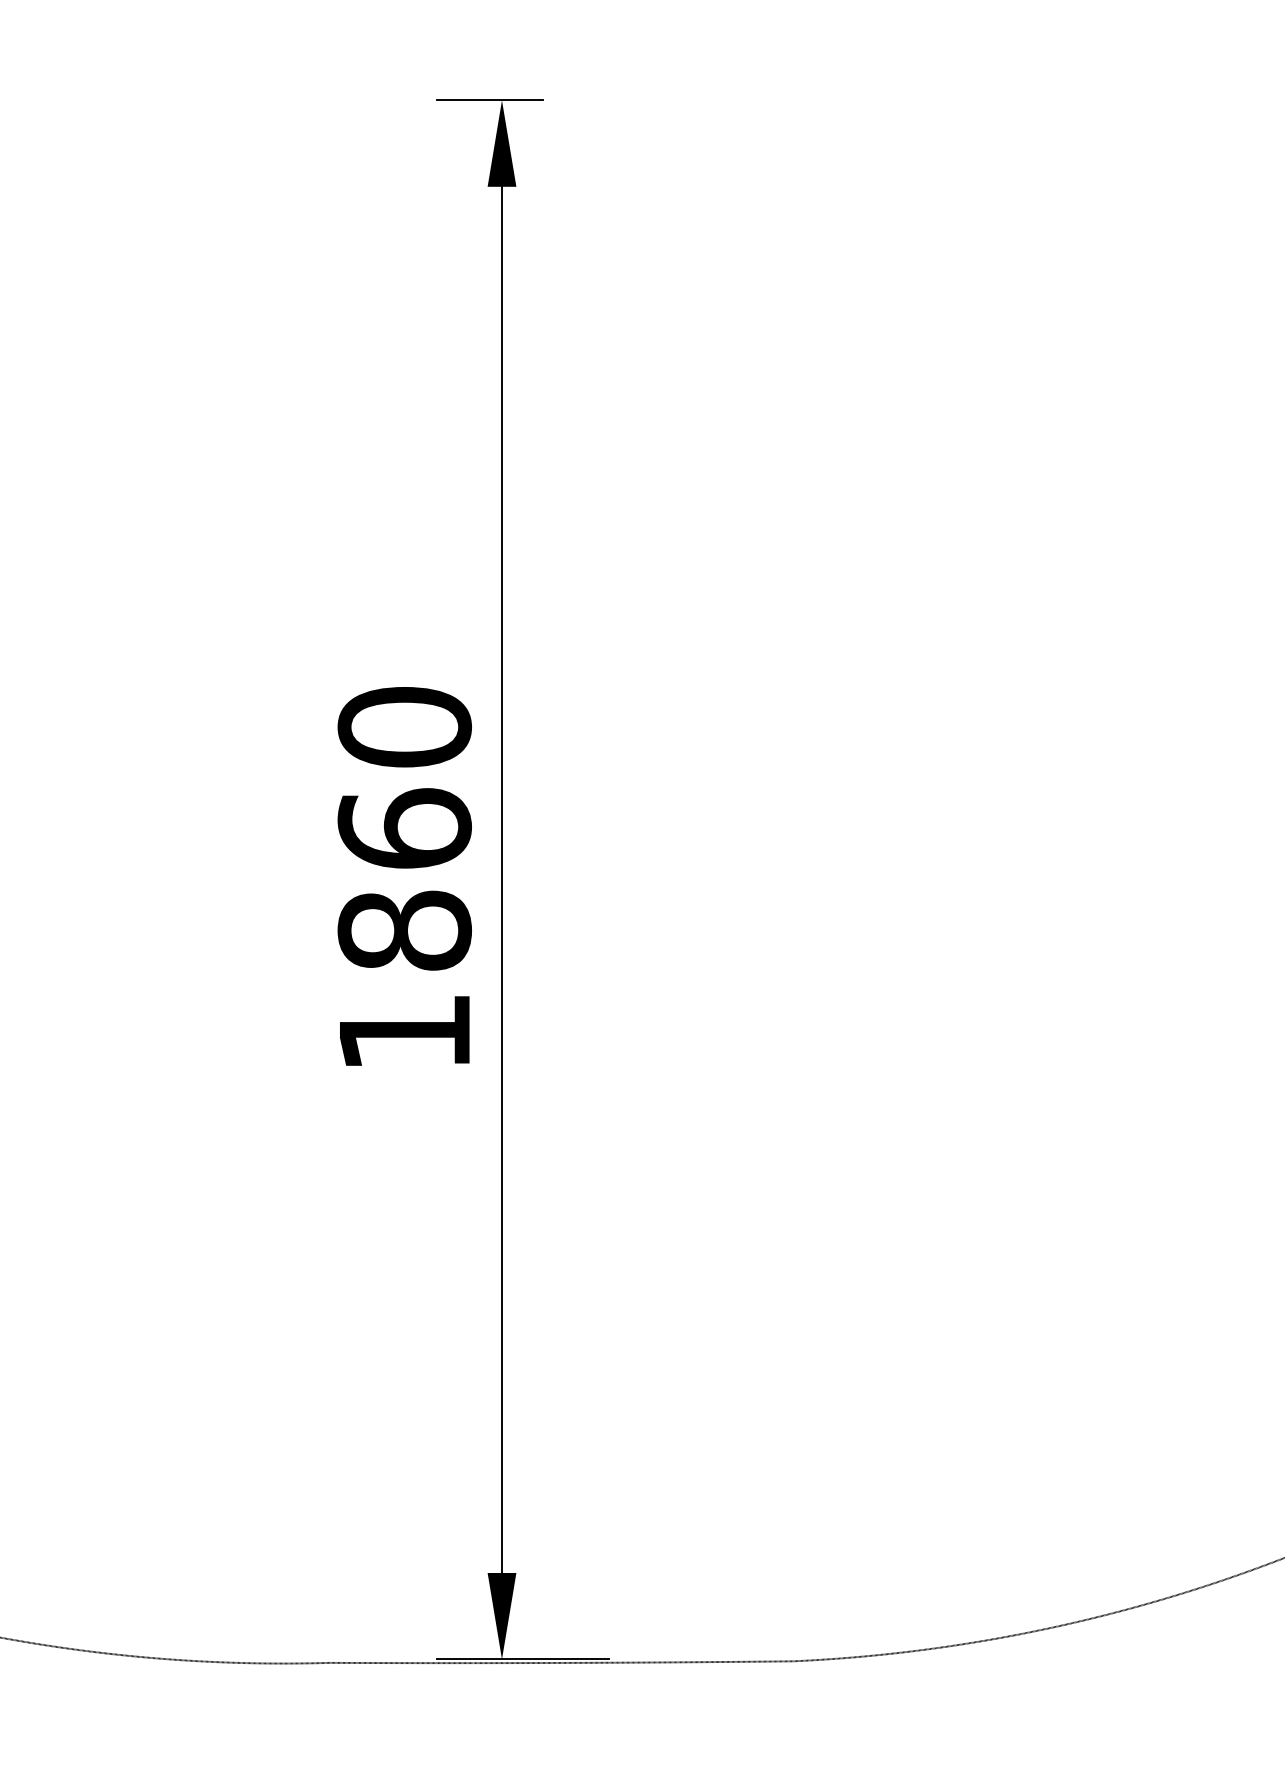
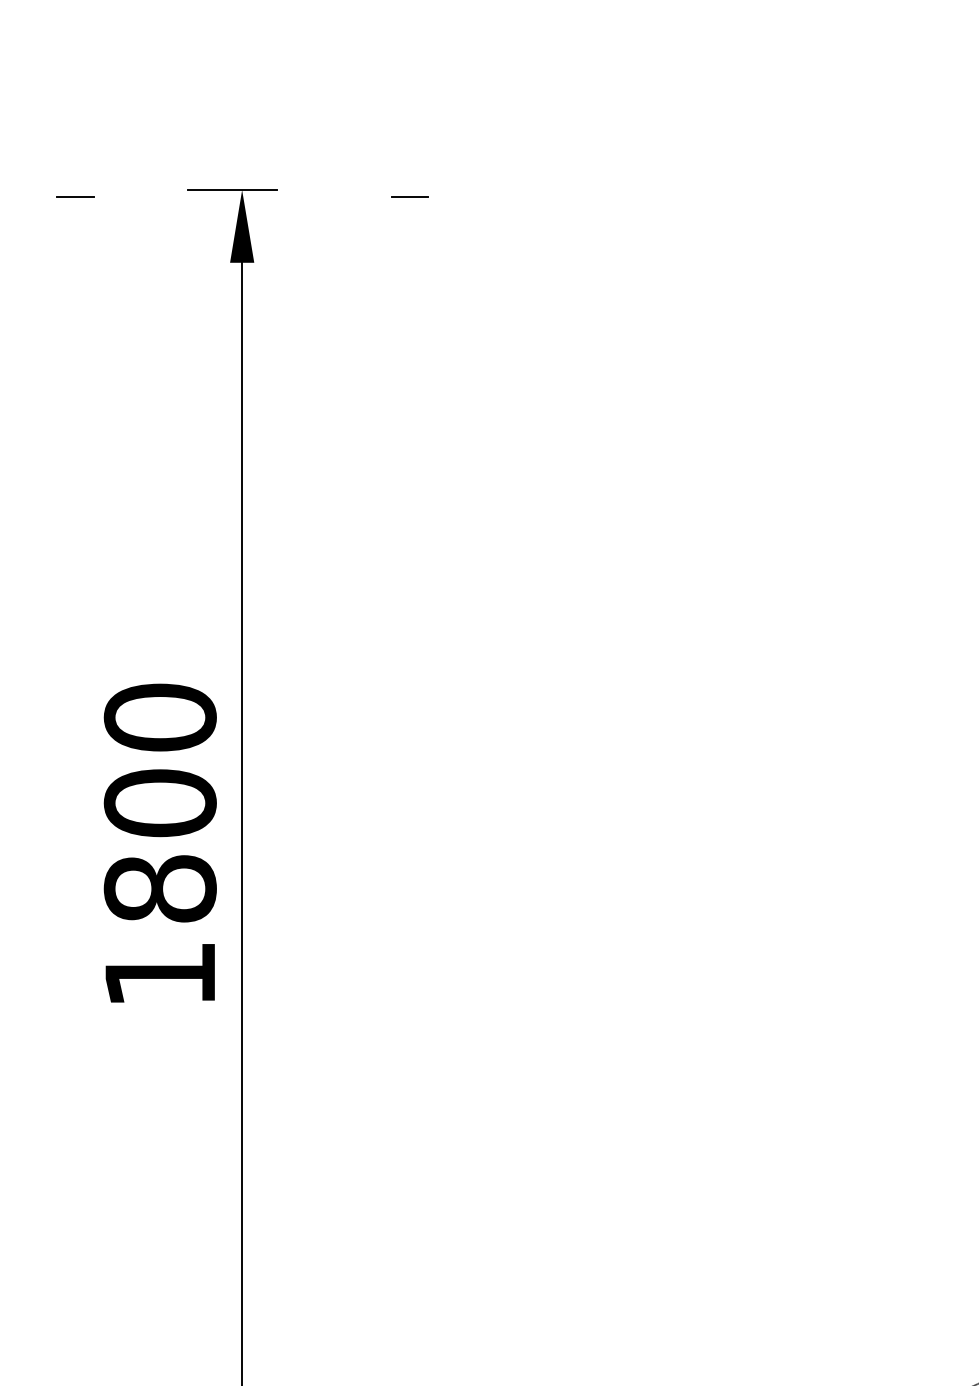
line: (303, 107) -> (75, 196), added
line: (700, 108) -> (409, 196), added
text: (404, 828) -> (160, 802), 1860 -> 1800

